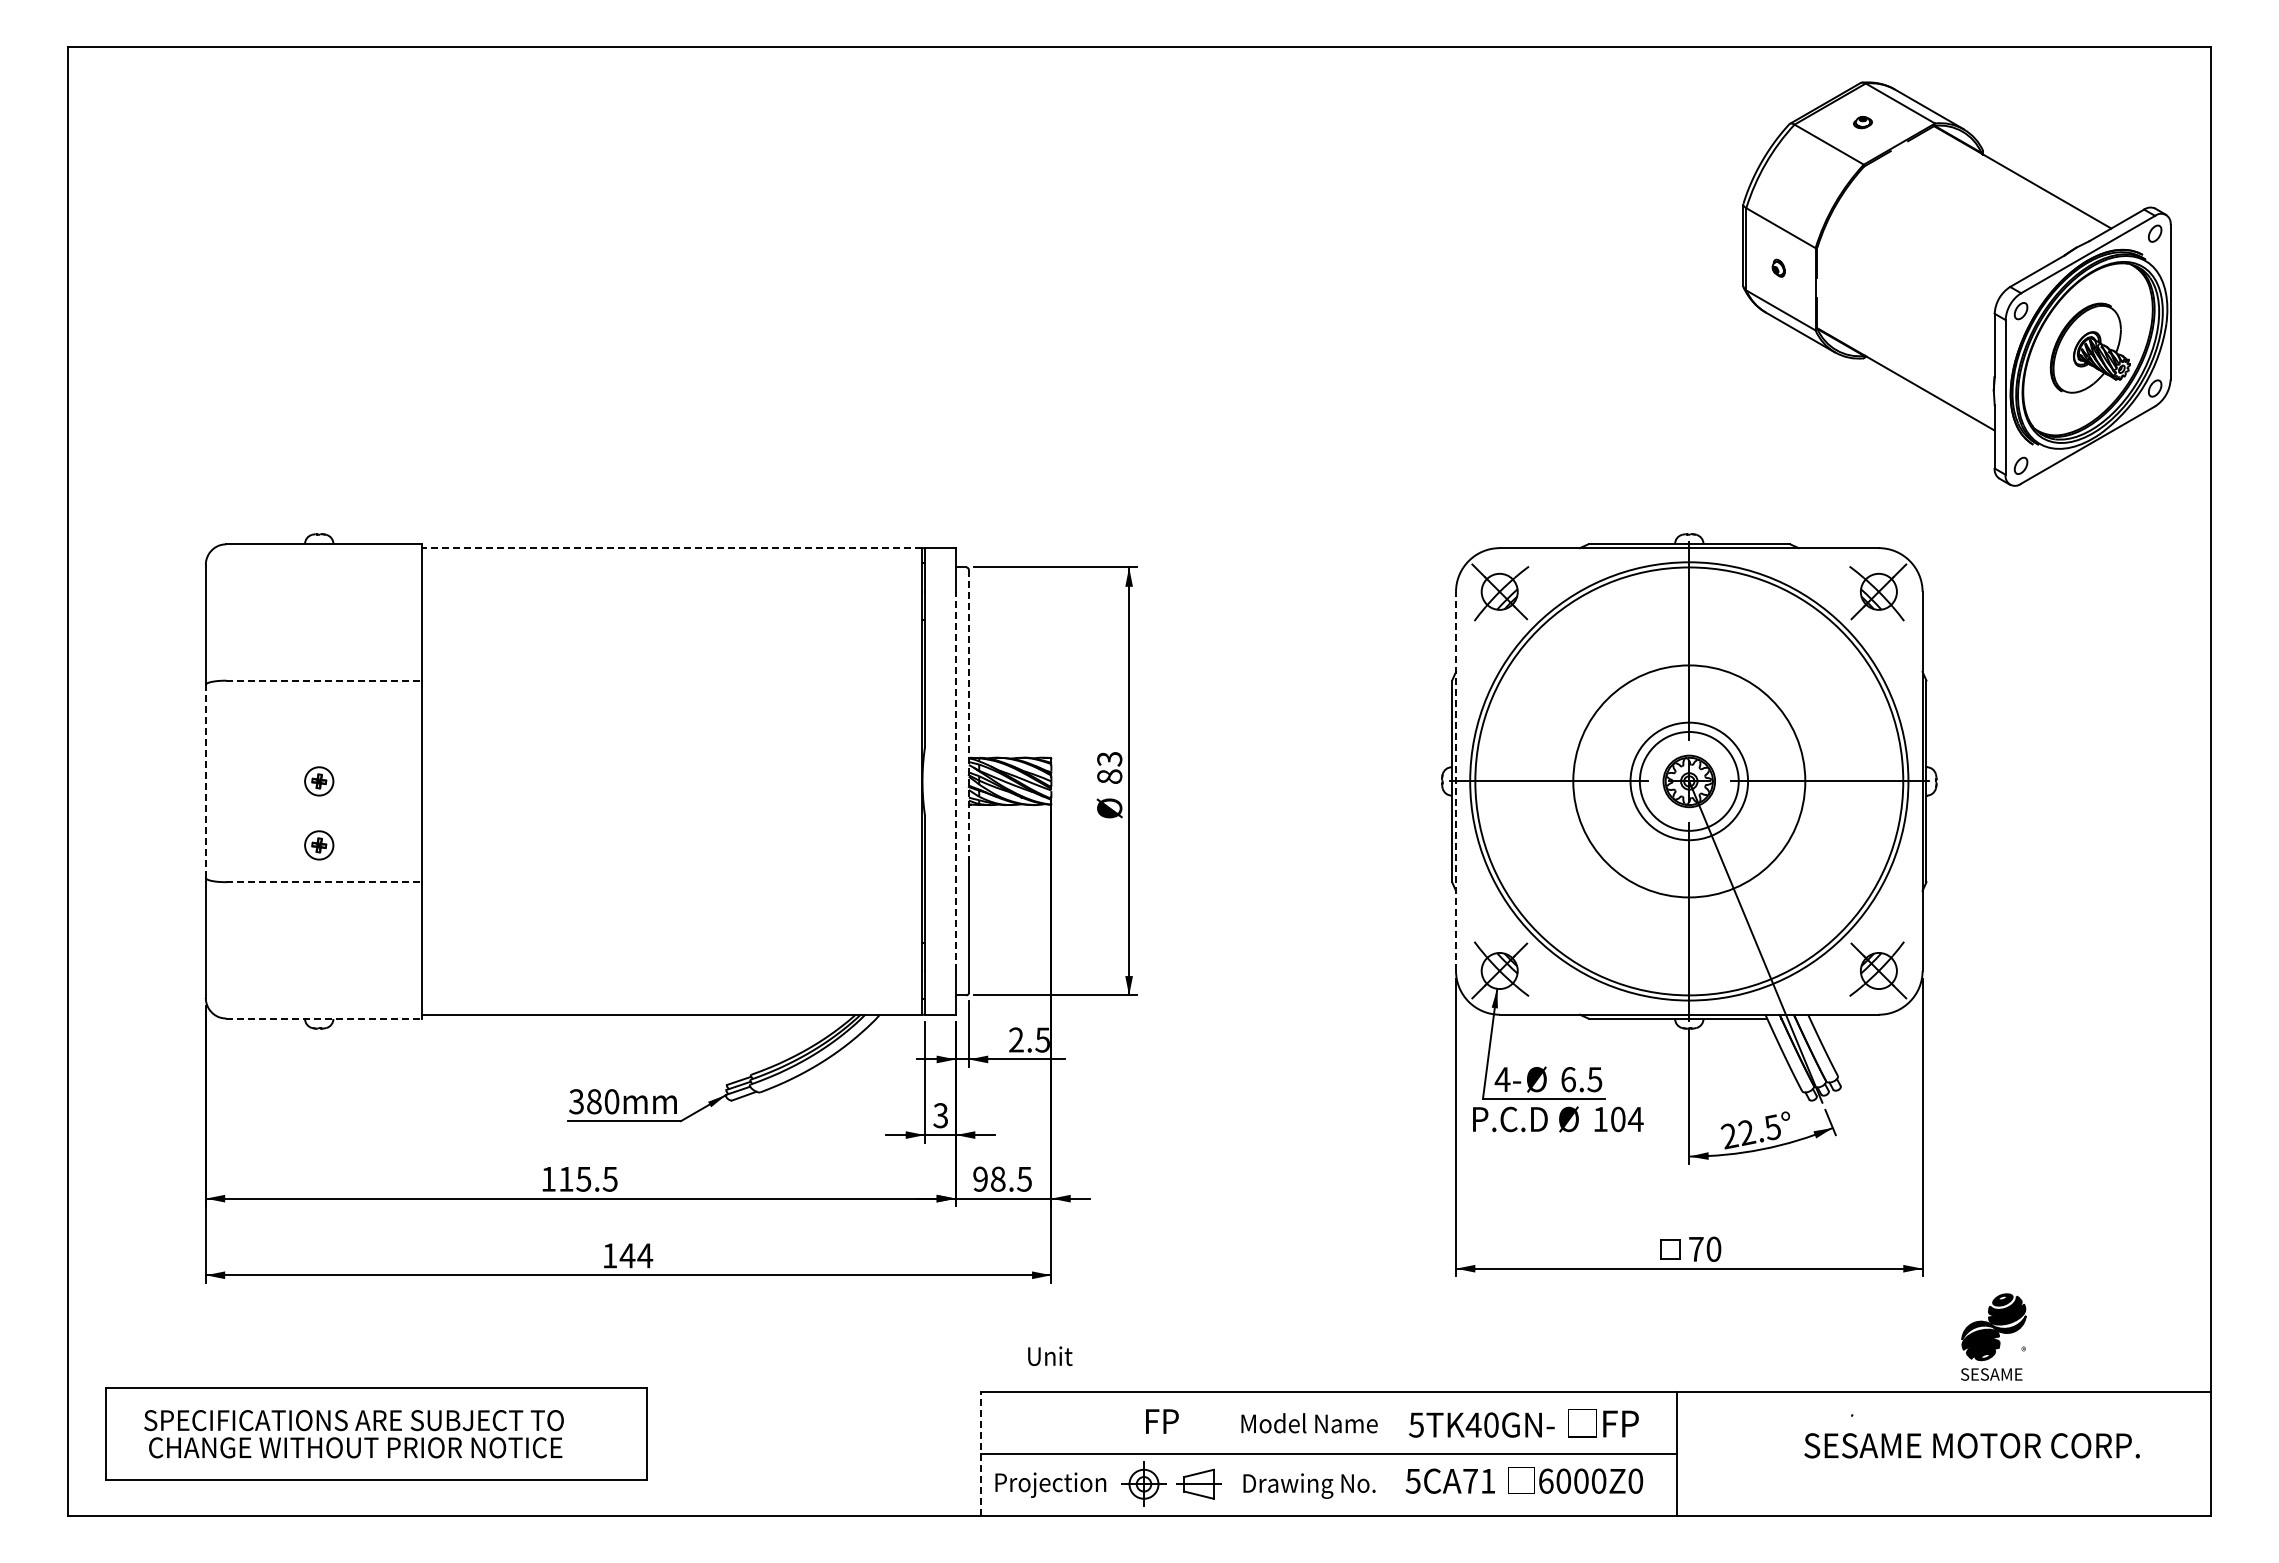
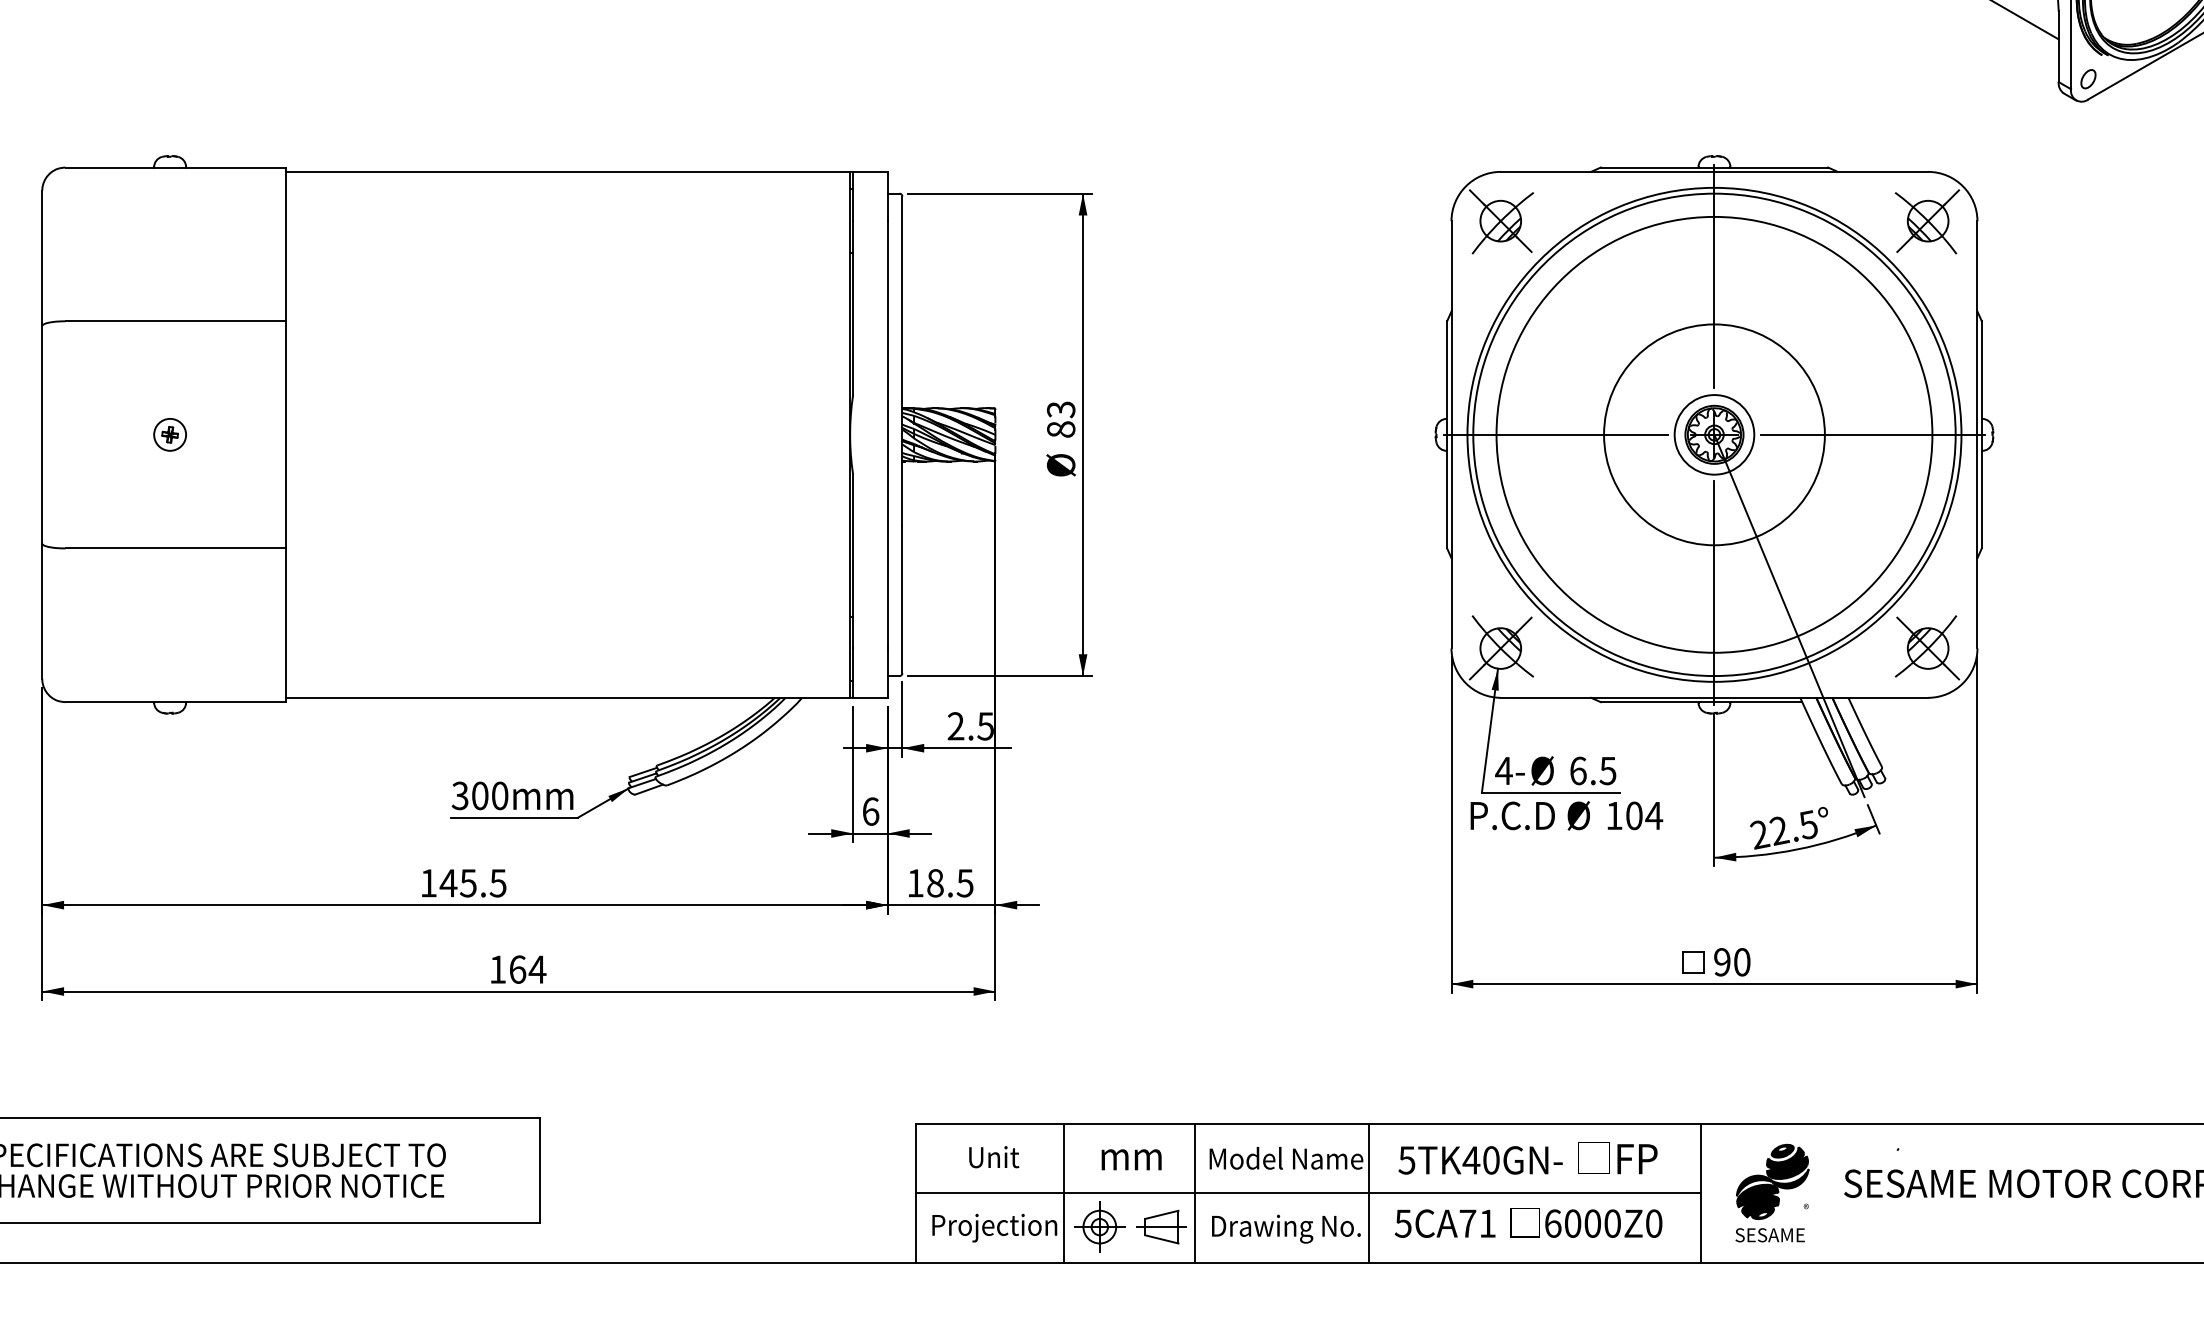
line: (671, 548) -> (567, 172), dashed -> solid
line: (324, 680) -> (176, 321), dashed -> solid
line: (968, 716) -> (901, 361), dashed -> solid
line: (205, 780) -> (41, 433), dashed -> solid
line: (956, 780) -> (888, 433), dashed -> solid
line: (1456, 780) -> (1452, 433), dashed -> solid
circle: (1688, 781) -> (1713, 434), size x1.67
circle: (1689, 781) -> (1714, 434), size x0.71
circle: (1689, 781) -> (1714, 434), size x1.67
part: (319, 845) -> (170, 507), removed
line: (324, 882) -> (176, 548), dashed -> solid
line: (324, 1018) -> (176, 702), dashed -> solid
text: (594, 1101) -> (480, 795), 380mm -> 300mm
text: (940, 1115) -> (870, 811), 3 -> 6
text: (980, 1178) -> (915, 882), 98.5 -> 18.5
text: (566, 1179) -> (448, 883), 115.5 -> 145.5
text: (1696, 1248) -> (1722, 961), 70 -> 90
text: (627, 1255) -> (517, 969), 144 -> 164
part: (1993, 1336) -> (1772, 1192), moved
text: (1050, 1356) -> (994, 1157), moved
text: (1171, 1421) -> (1130, 1156), FP -> mm
line: (980, 1454) -> (915, 1193), dashed -> solid
line: (1112, 1454) -> (1064, 1193), added
line: (1228, 1454) -> (1195, 1193), added
line: (1383, 1454) -> (1369, 1193), added

